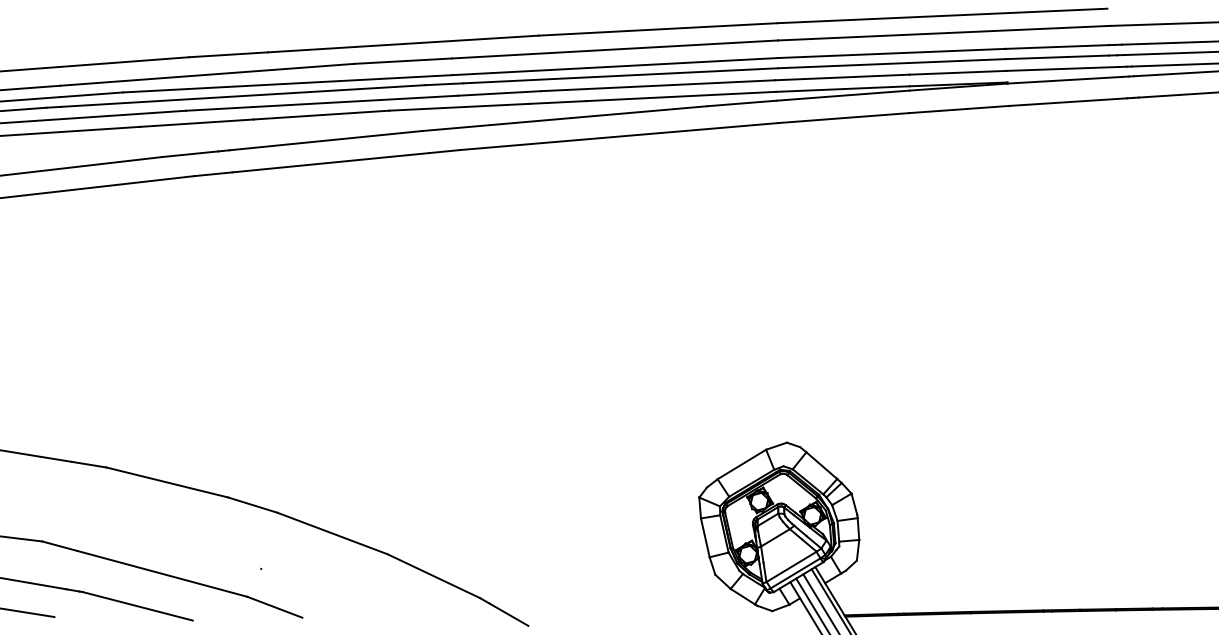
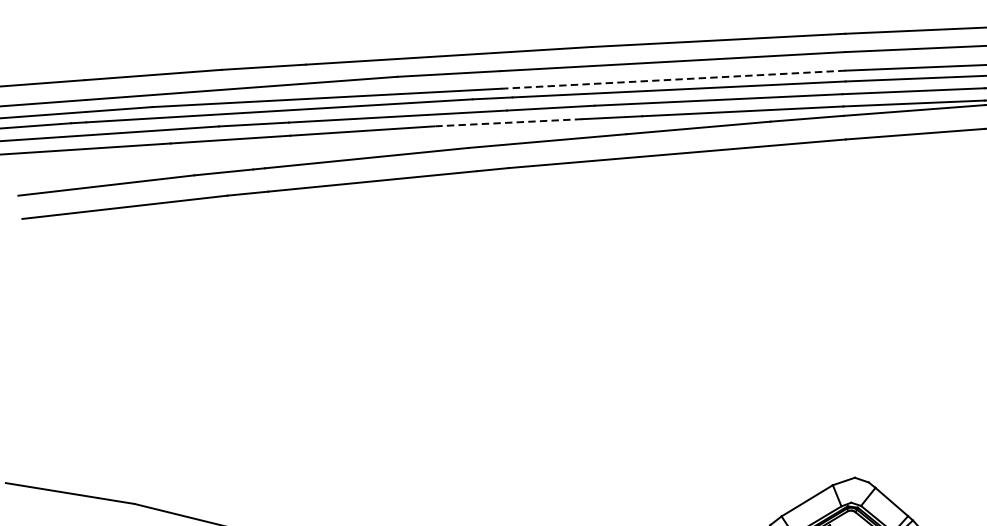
line: (614, 66) -> (672, 79), solid -> dashed
line: (458, 107) -> (507, 123), solid -> dashed

